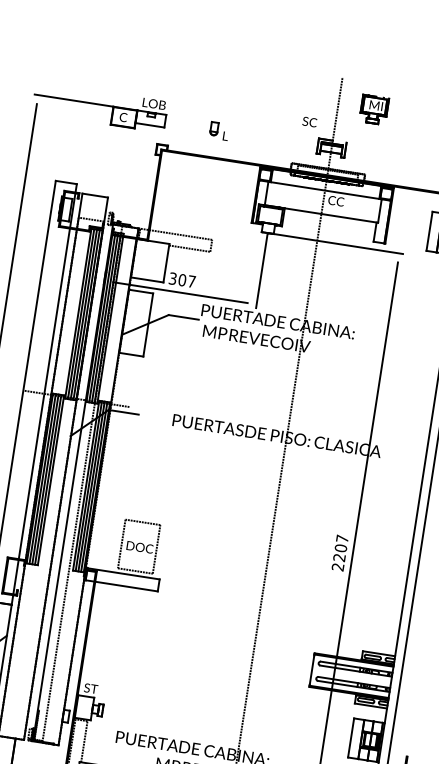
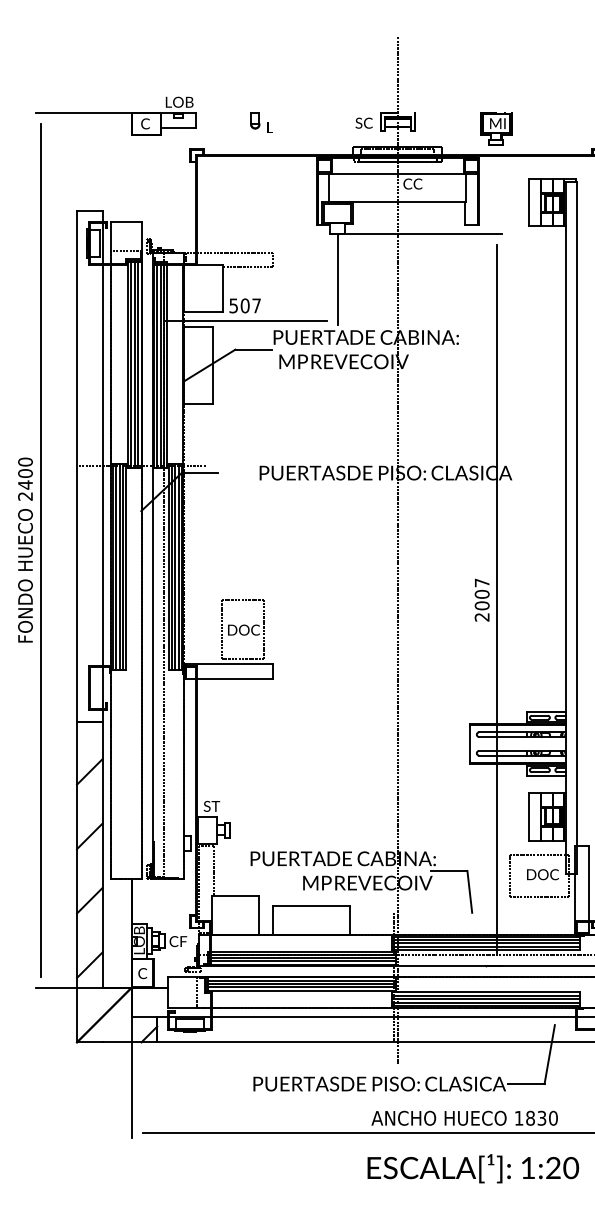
part: (374, 109) -> (496, 128), moved
text: (309, 121) -> (363, 122), moved
text: (172, 278) -> (233, 305), 307 -> 507
text: (338, 557) -> (481, 605), 2207 -> 2007

